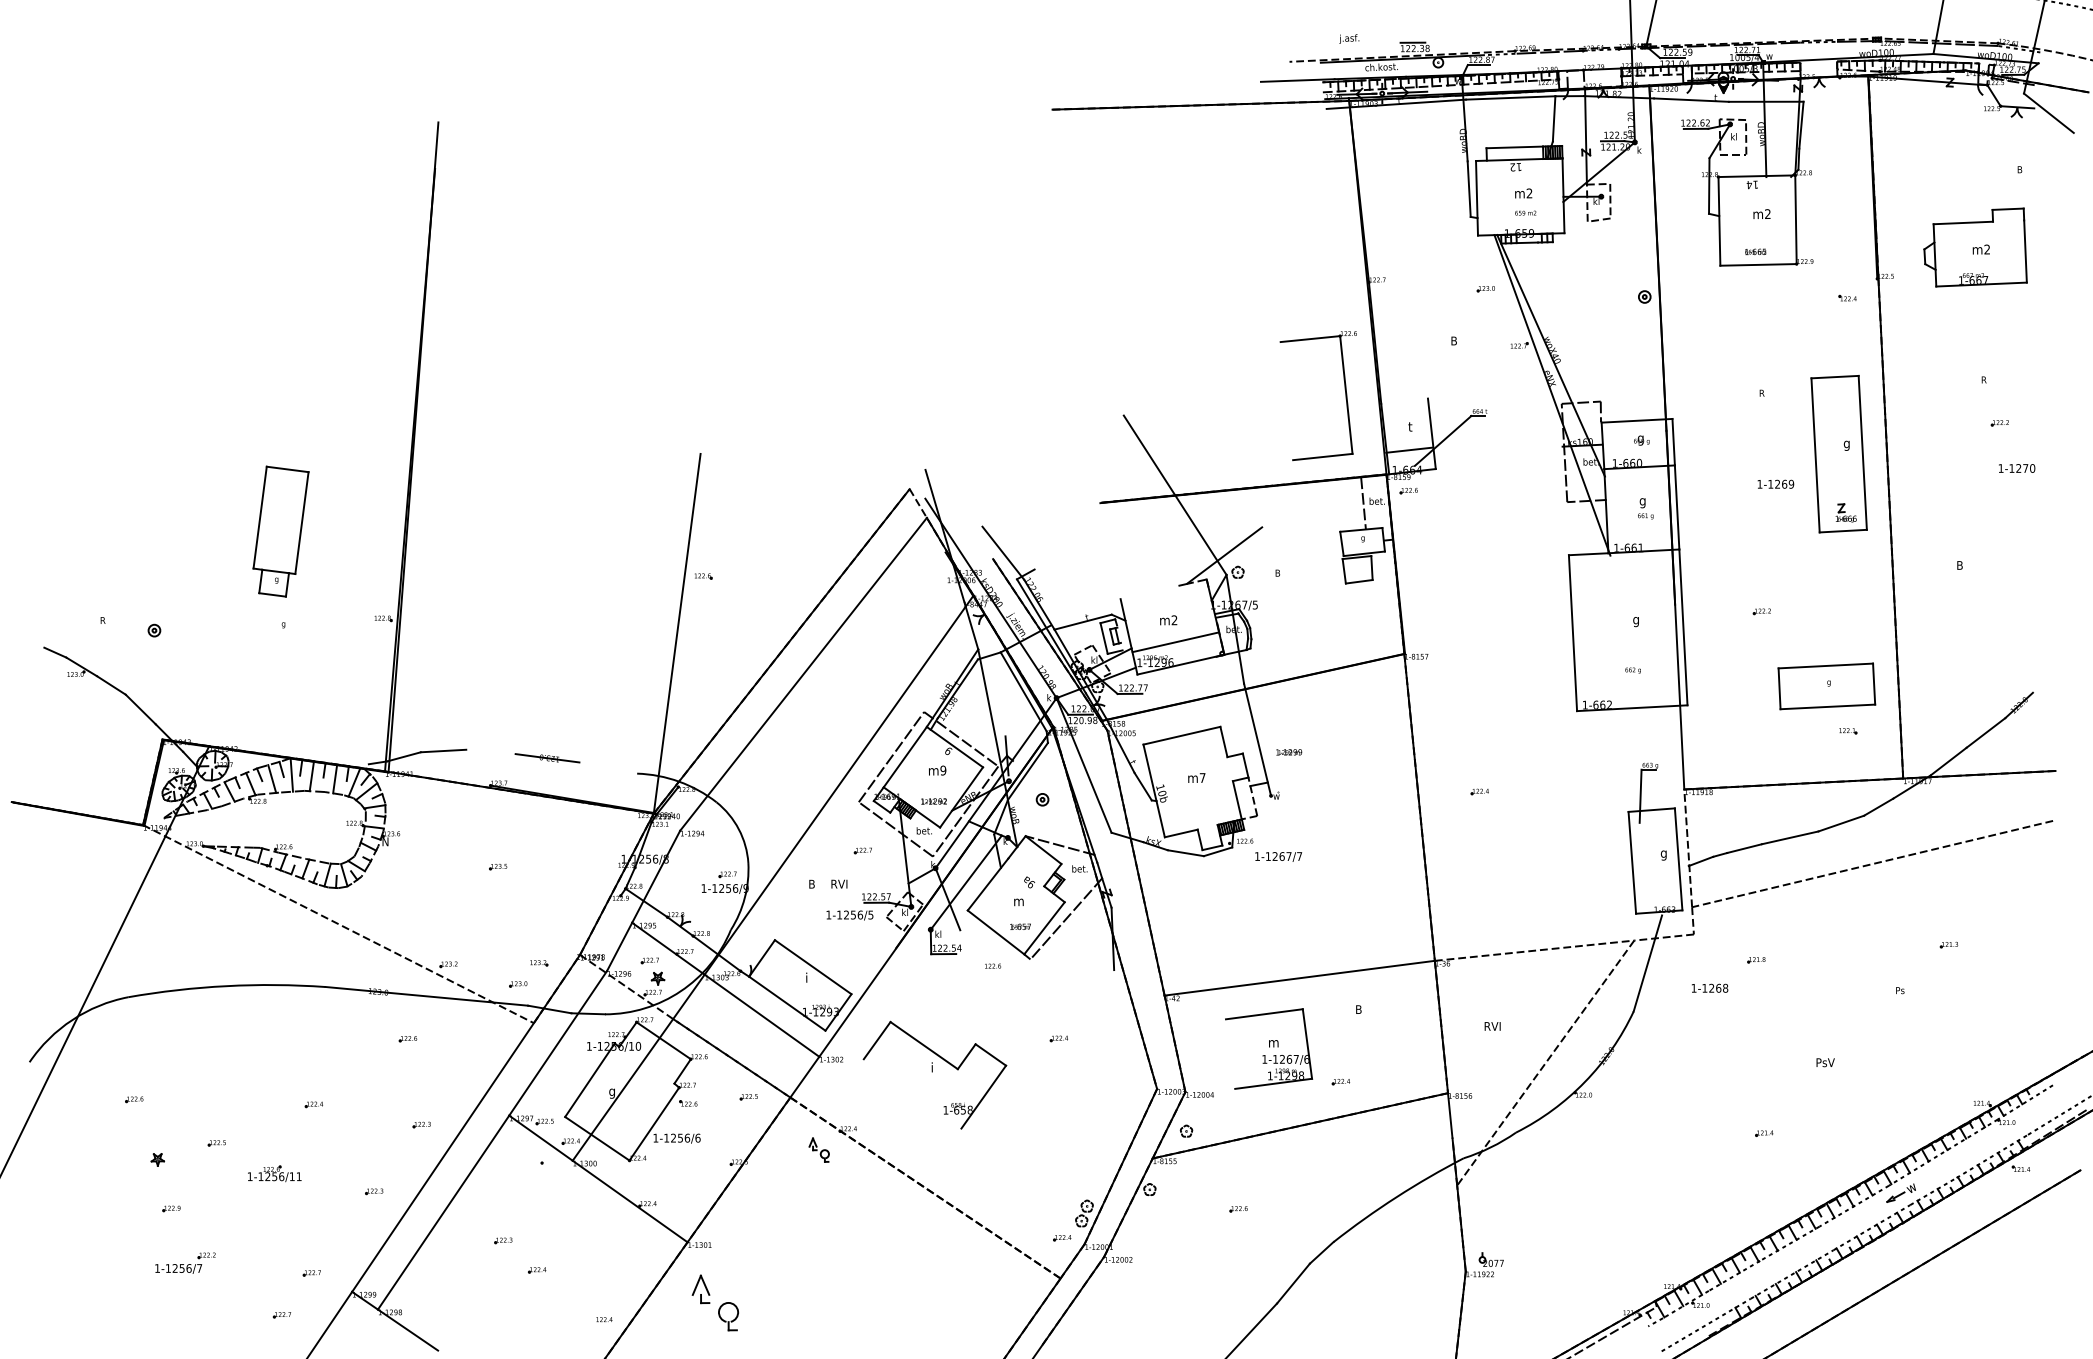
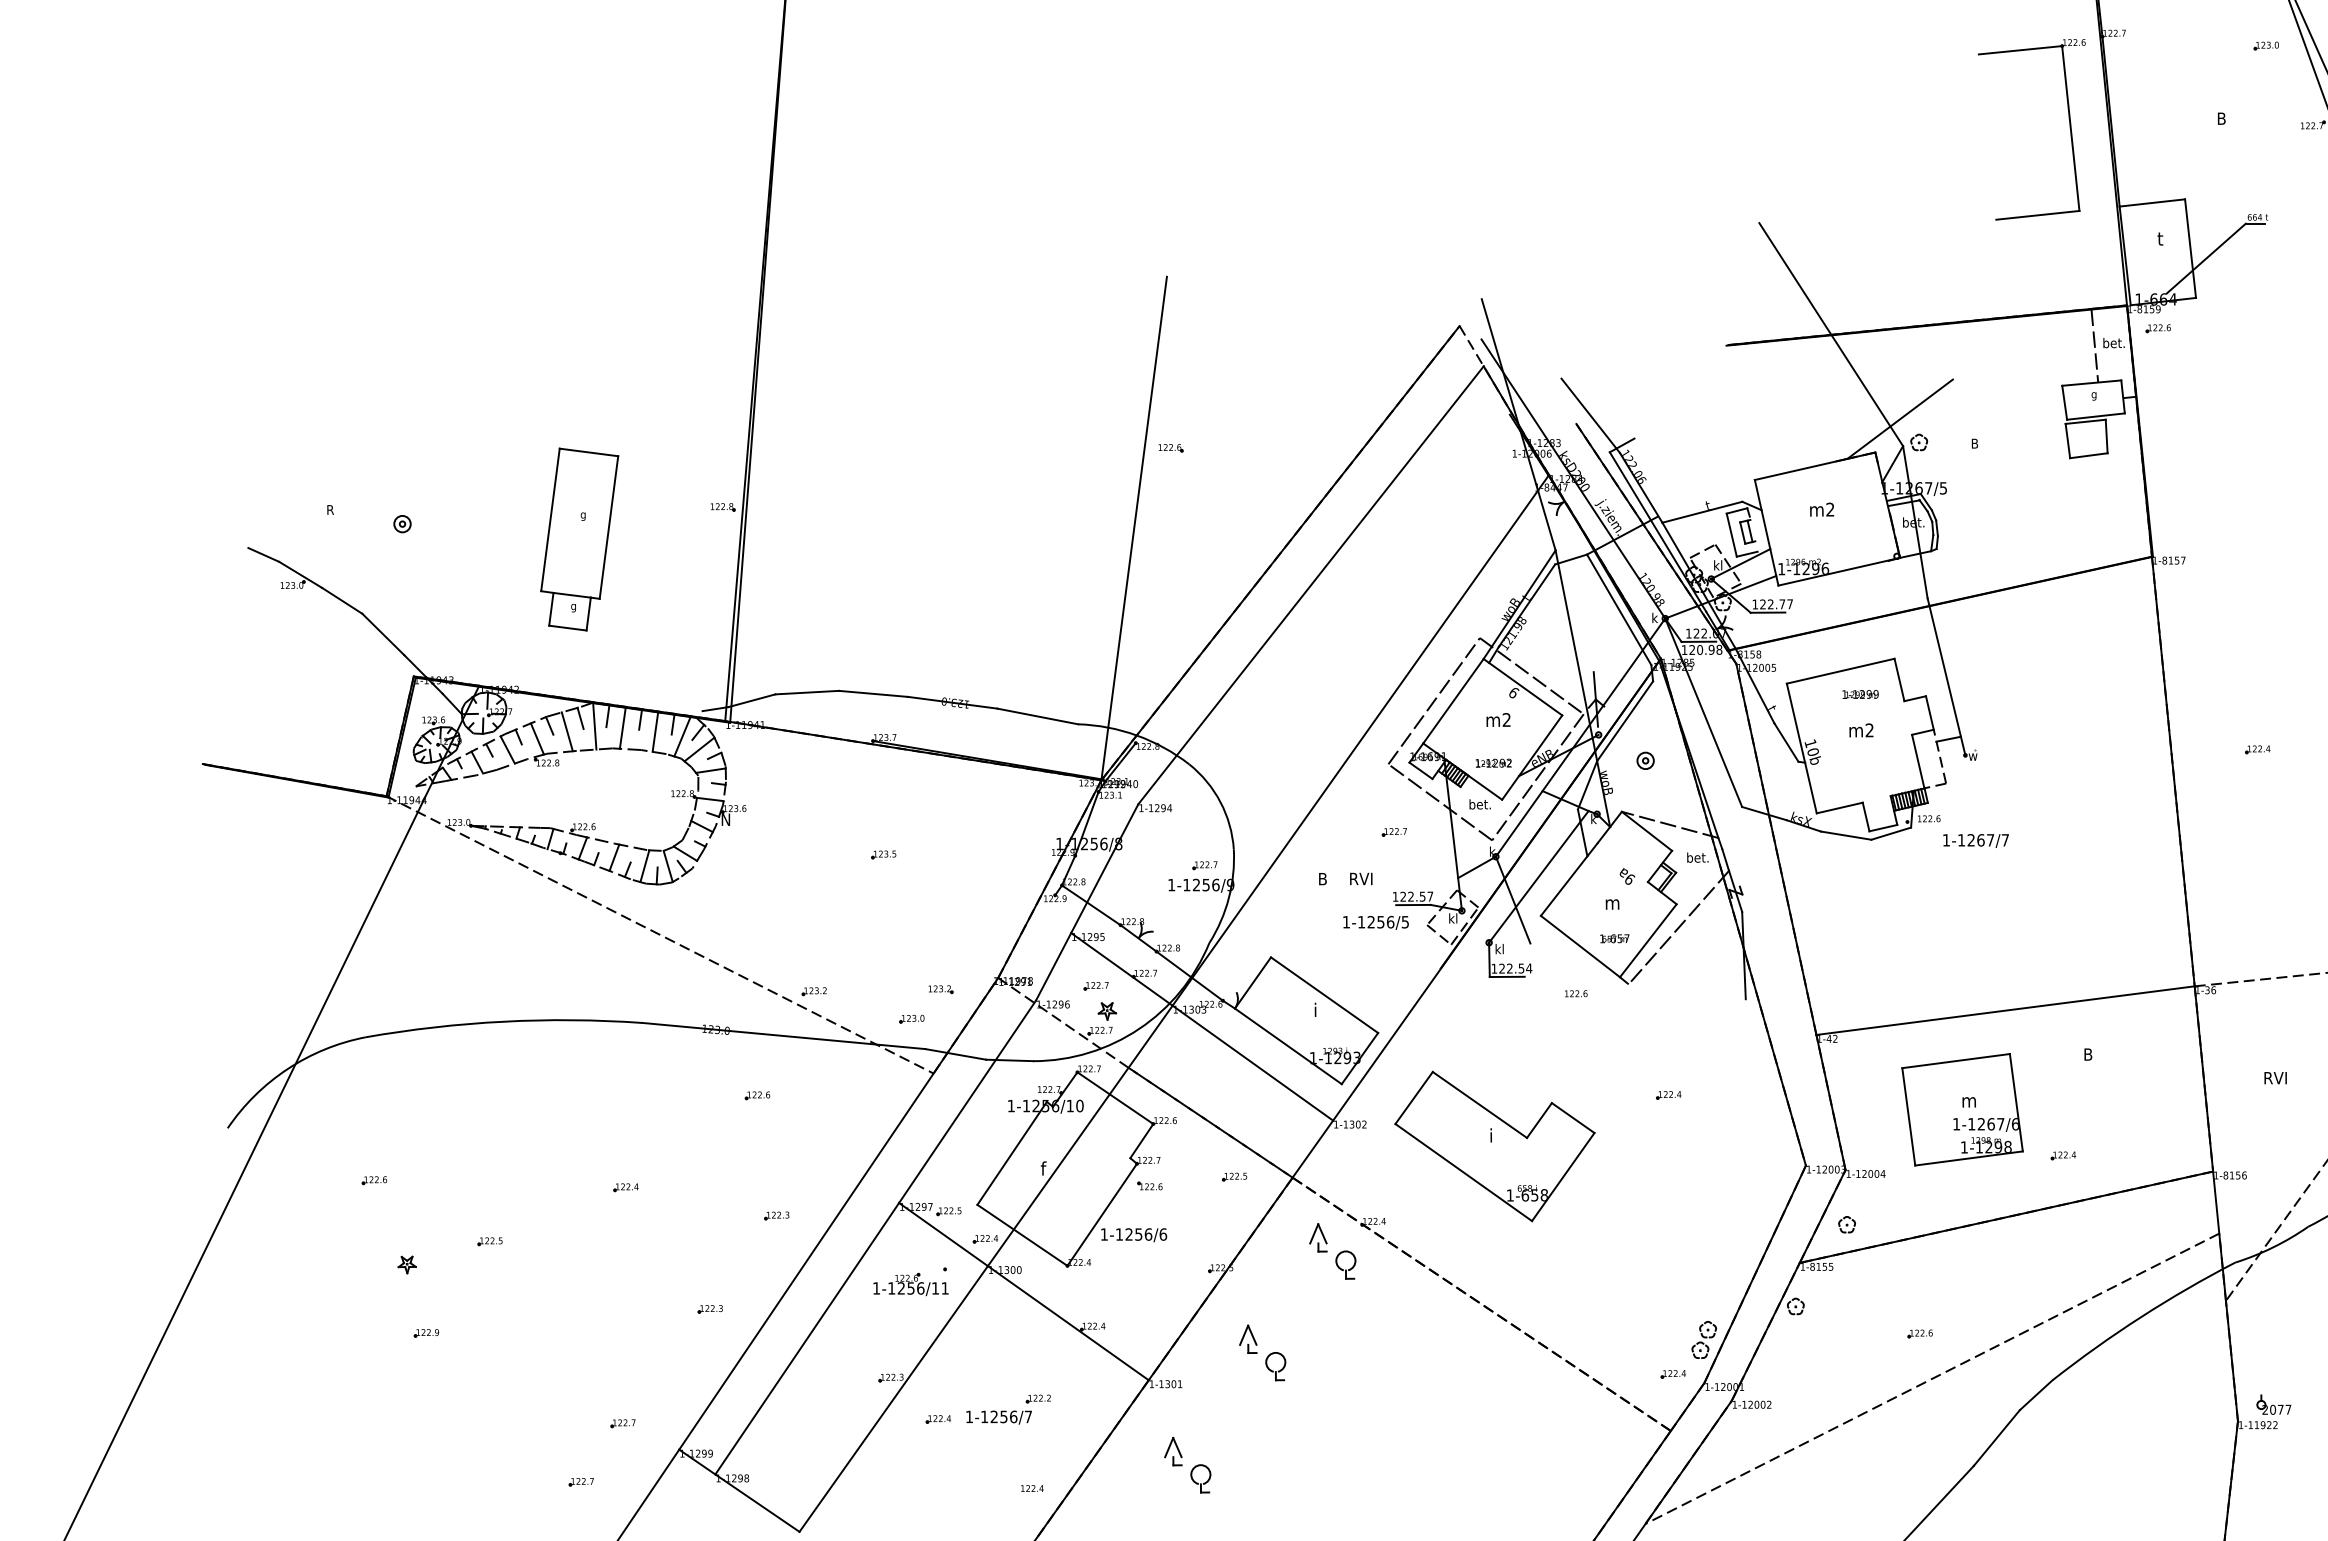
part: (1344, 389) -> (2068, 120), moved
line: (1409, 449) -> (2152, 201), moved
part: (280, 531) -> (578, 539), moved
line: (1175, 642) -> (1814, 466), moved
line: (490, 751) -> (872, 693), added
text: (1289, 752) -> (1861, 694), moved
line: (608, 767) -> (1038, 715), added
text: (943, 770) -> (1506, 719), m9 -> m2
text: (1202, 777) -> (1869, 729), m7 -> m2
line: (1230, 1053) -> (1908, 1116), added
text: (611, 1092) -> (1042, 1170), g -> f
line: (912, 1093) -> (1463, 1171), added
part: (819, 1149) -> (1333, 1250), size x1.67
part: (274, 1173) -> (910, 1283), moved
part: (768, 1222) -> (1261, 1352), added
line: (1247, 1240) -> (1932, 1377), added
line: (505, 1255) -> (893, 1398), added
part: (185, 1262) -> (1008, 1408), moved
part: (715, 1302) -> (1187, 1464), size x0.71

